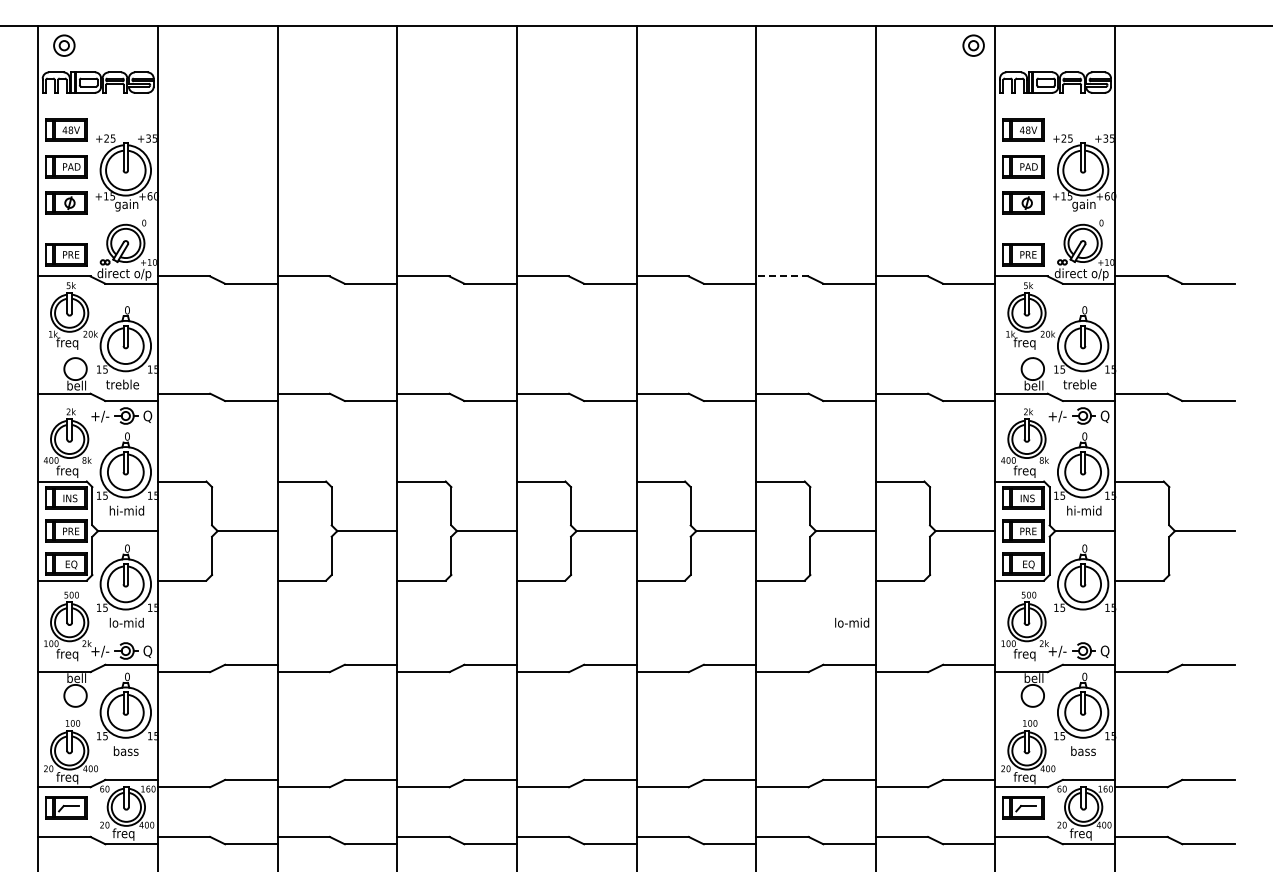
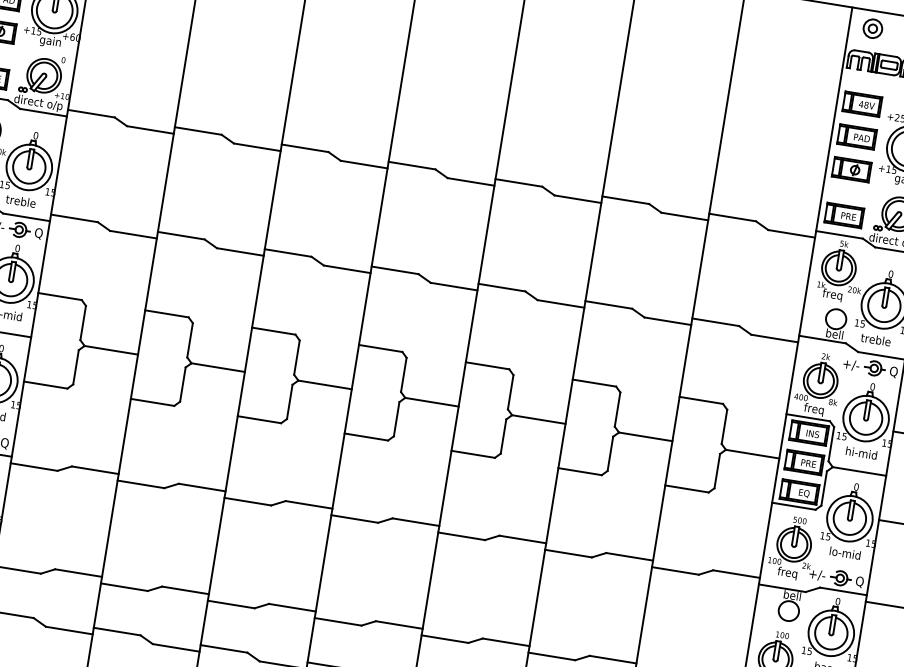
part: (973, 45) -> (872, 28), moved
line: (781, 276) -> (625, 200), dashed -> solid
text: (852, 622) -> (845, 553), moved

